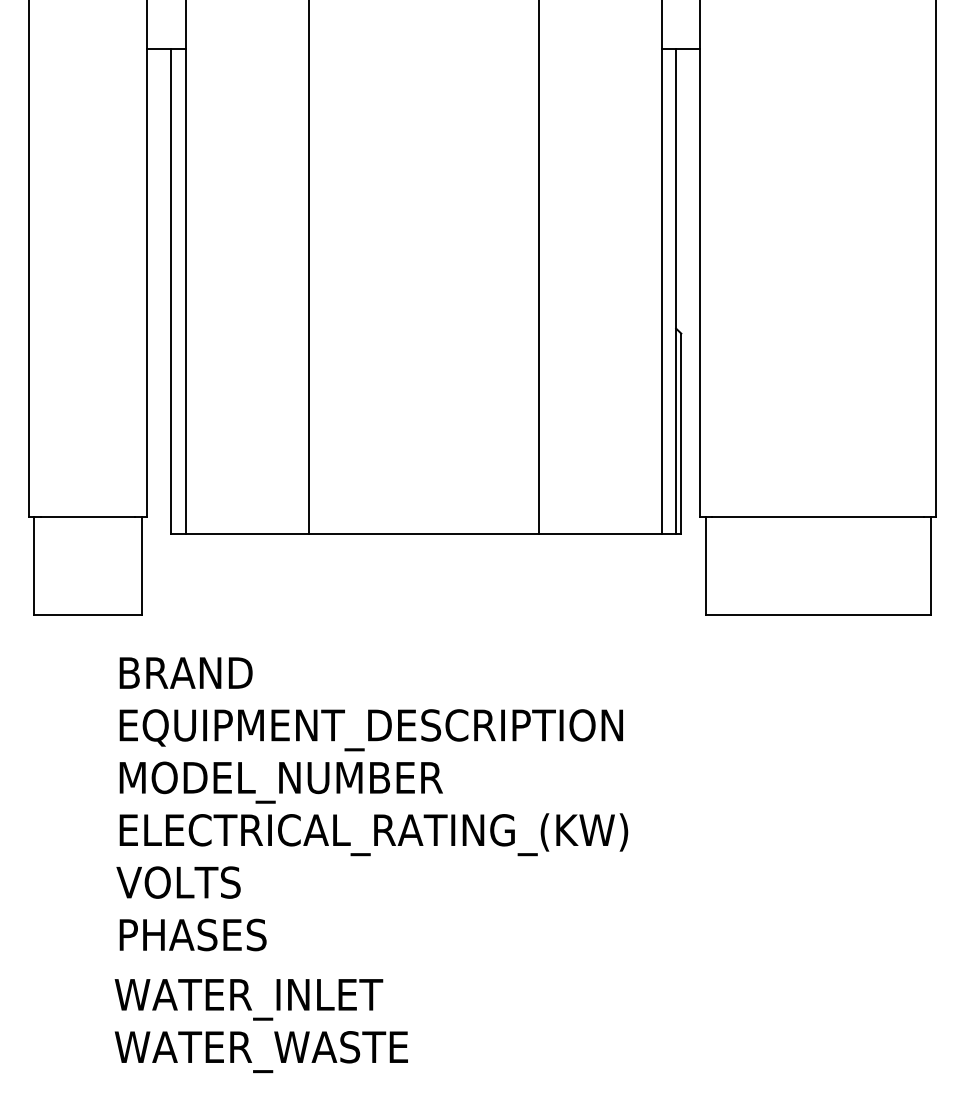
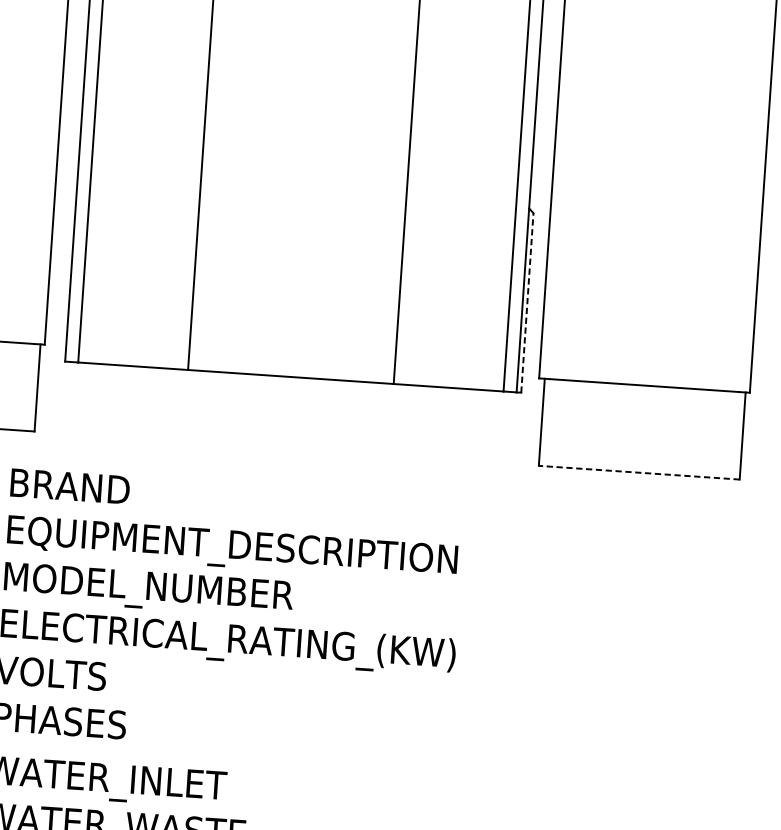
line: (681, 433) -> (527, 302), solid -> dashed
line: (818, 614) -> (638, 472), solid -> dashed

